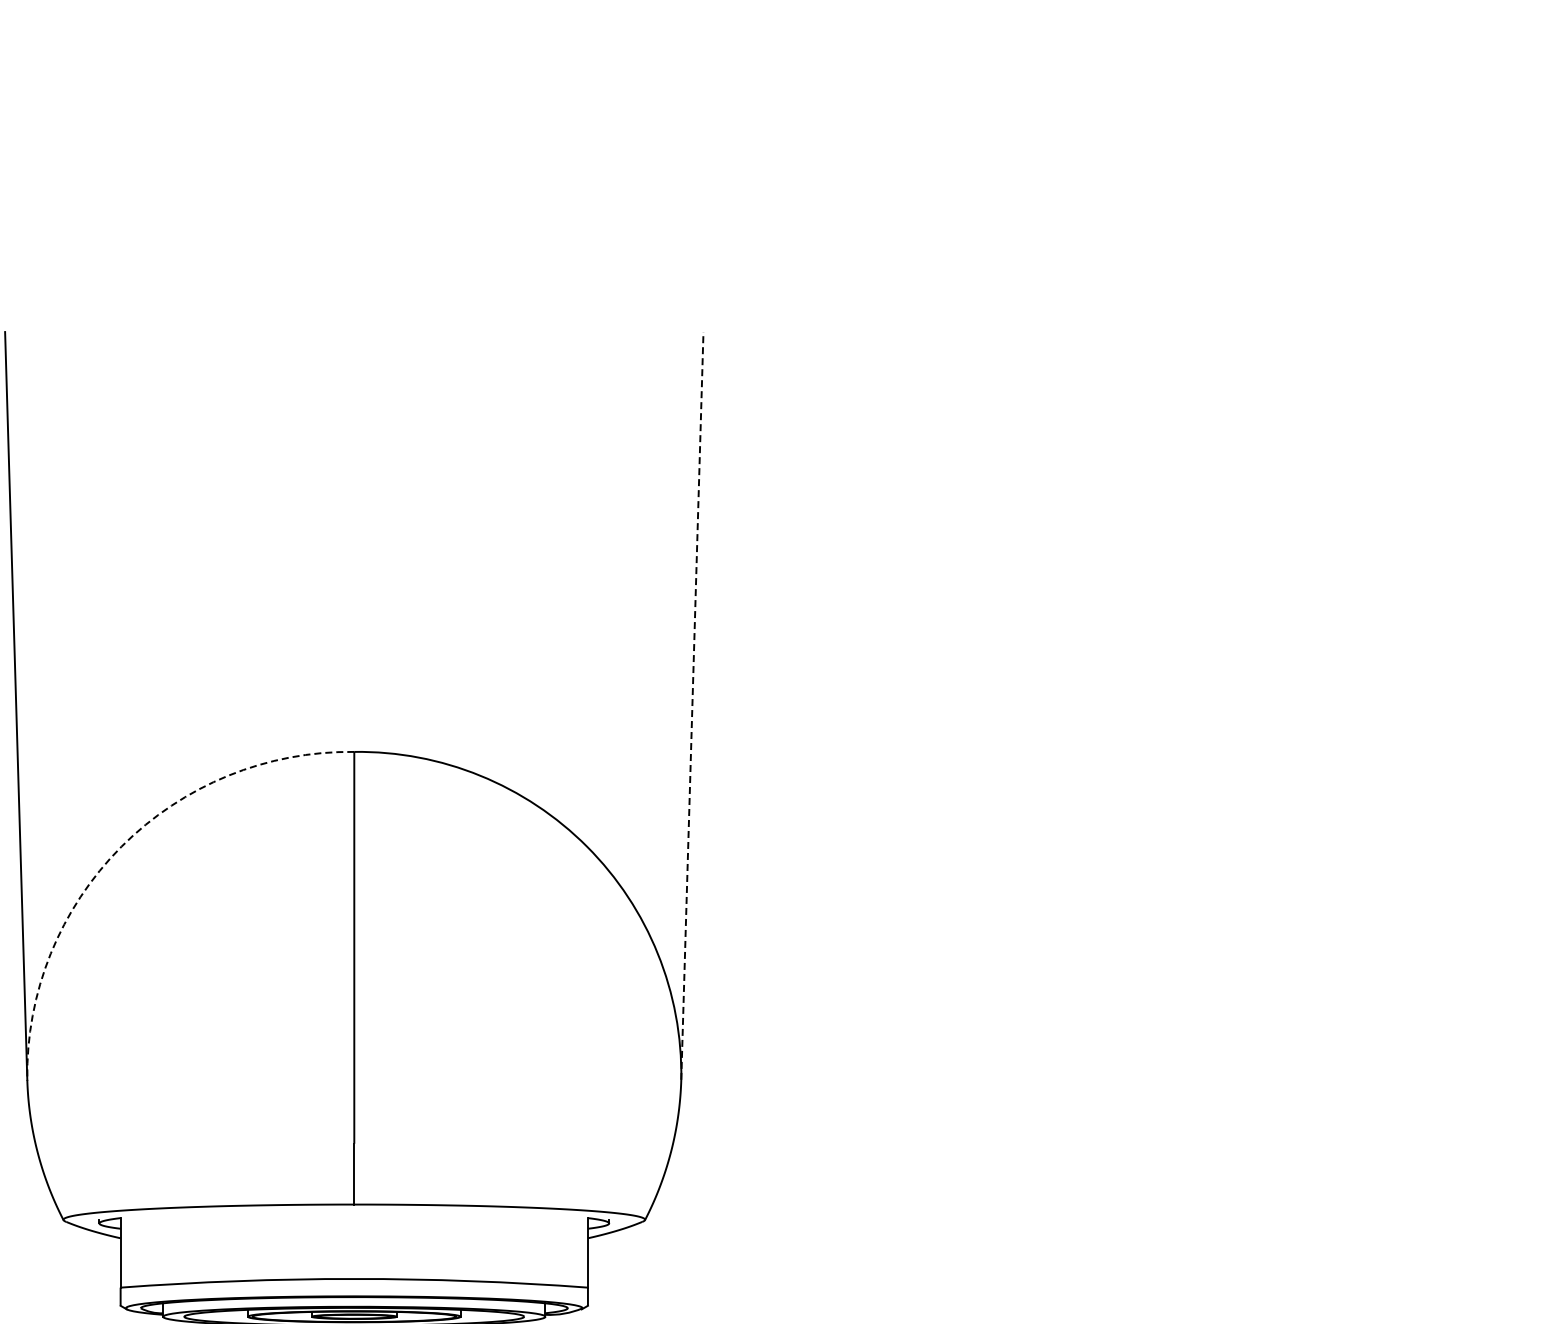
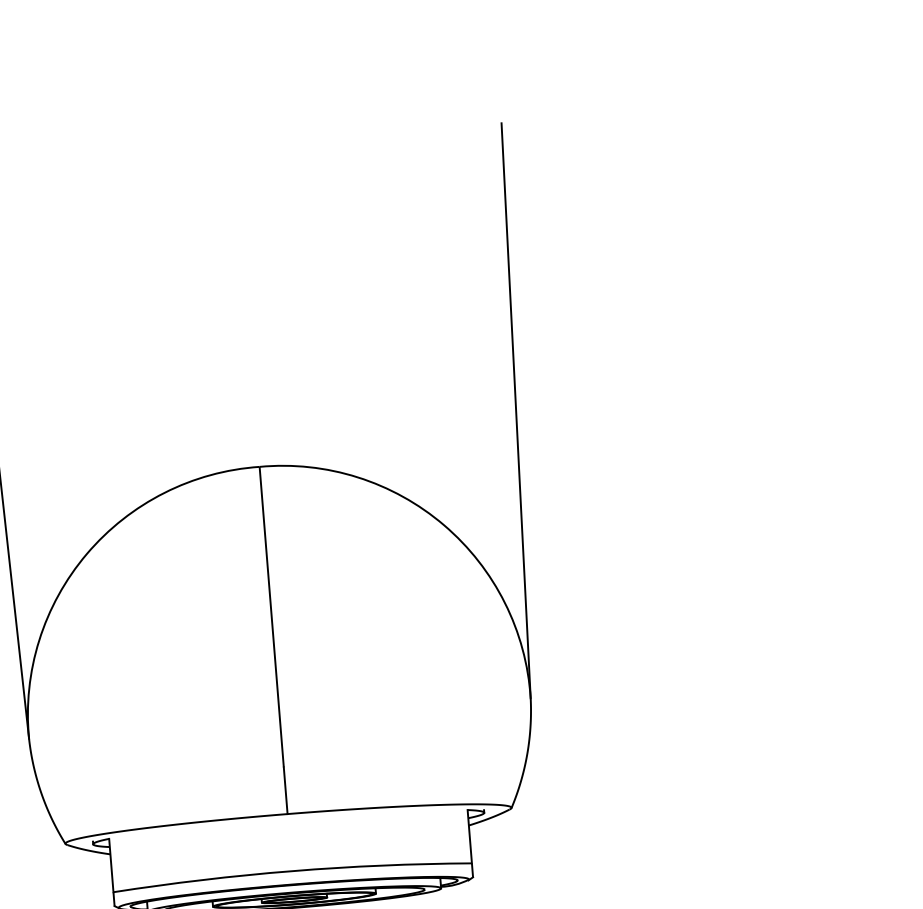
line: (692, 705) -> (516, 410), dashed -> solid
arc: (121, 846) -> (86, 553), dashed -> solid

